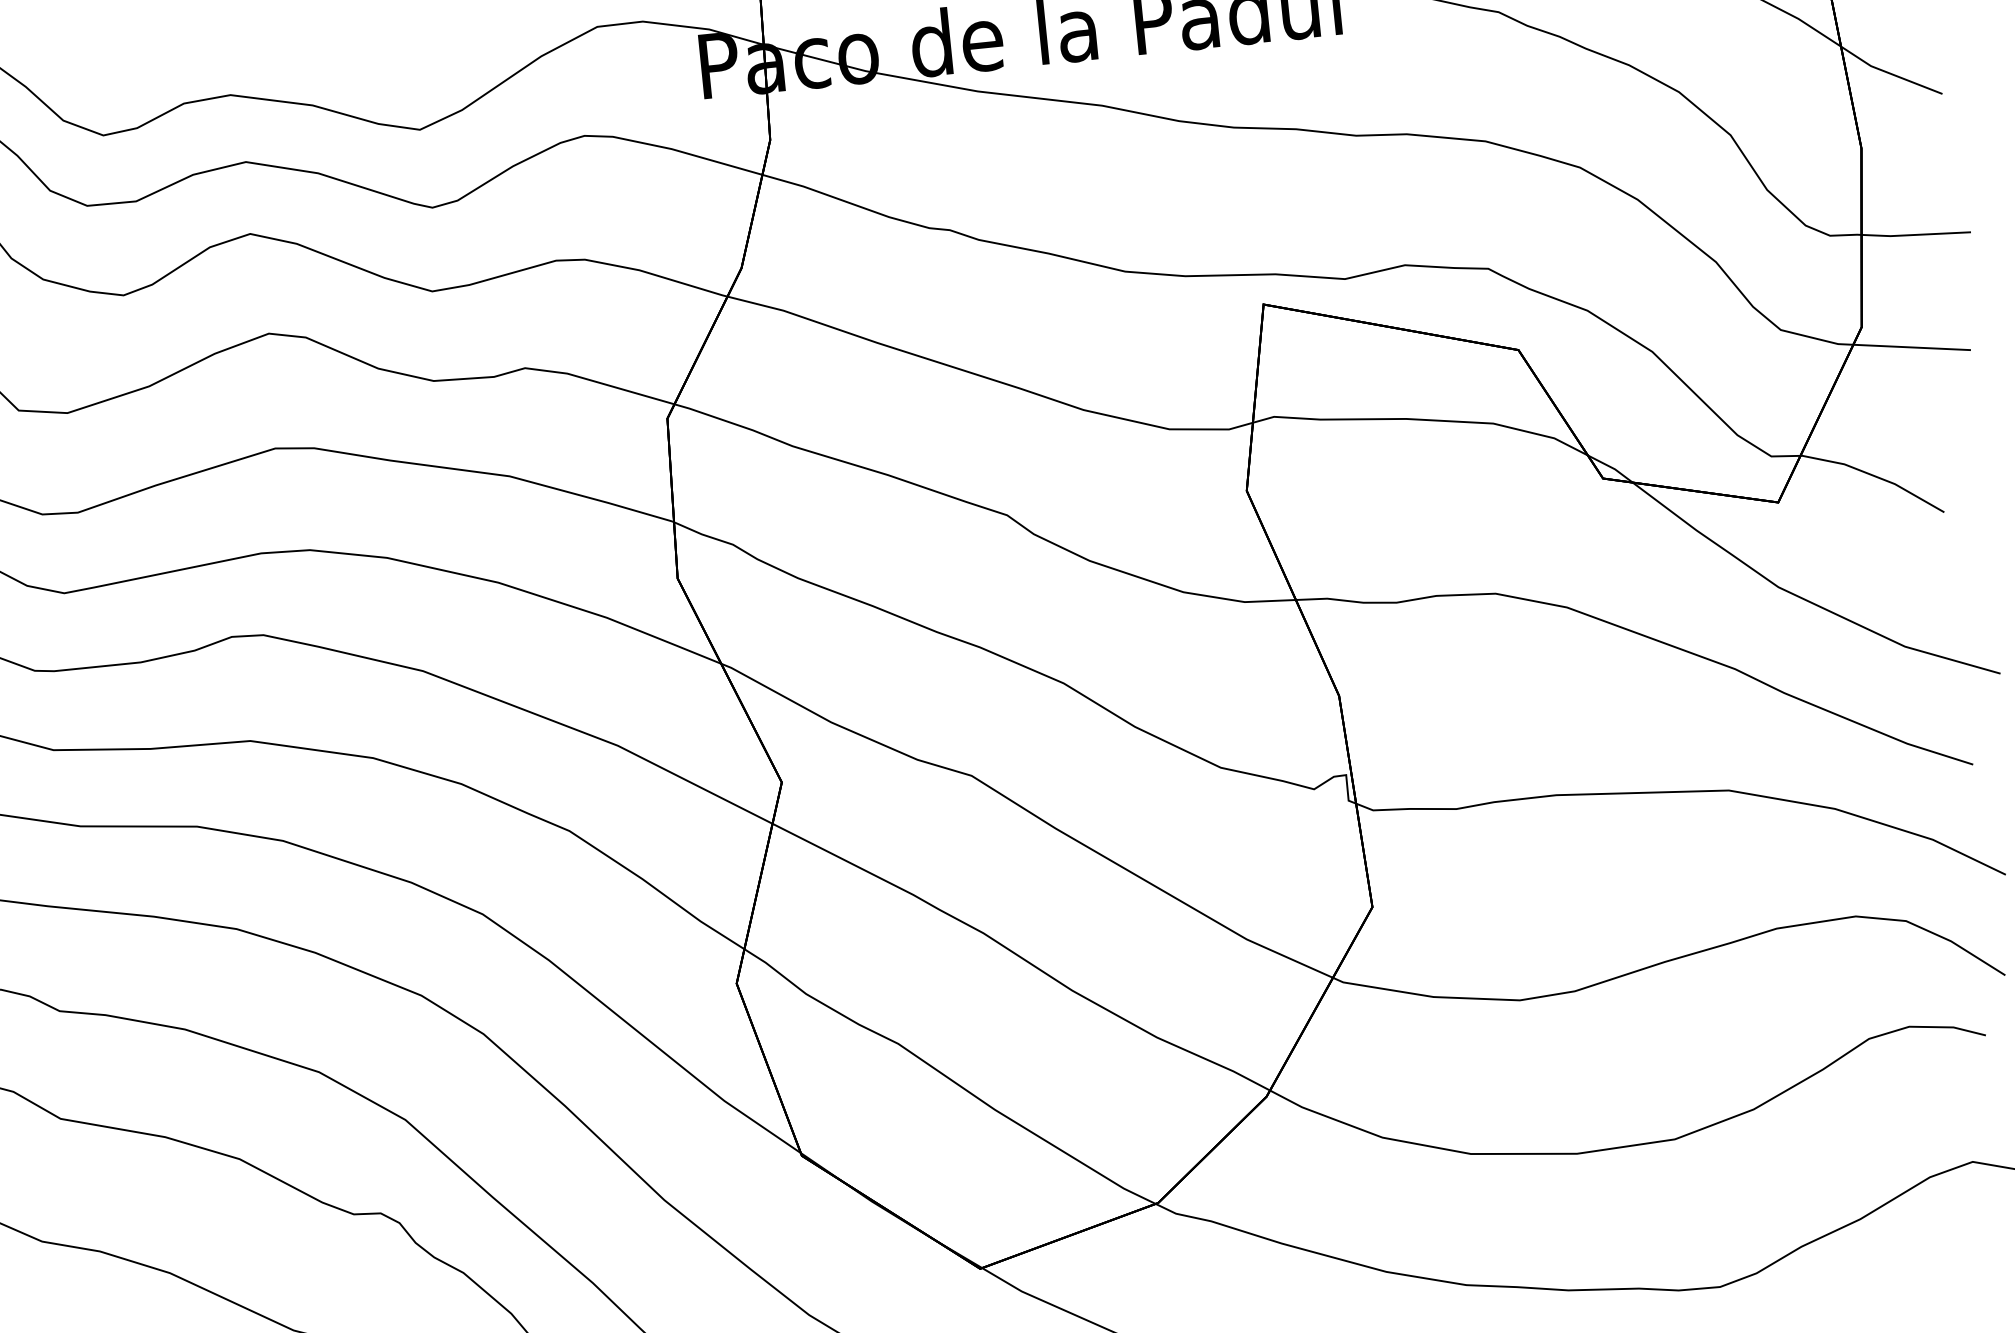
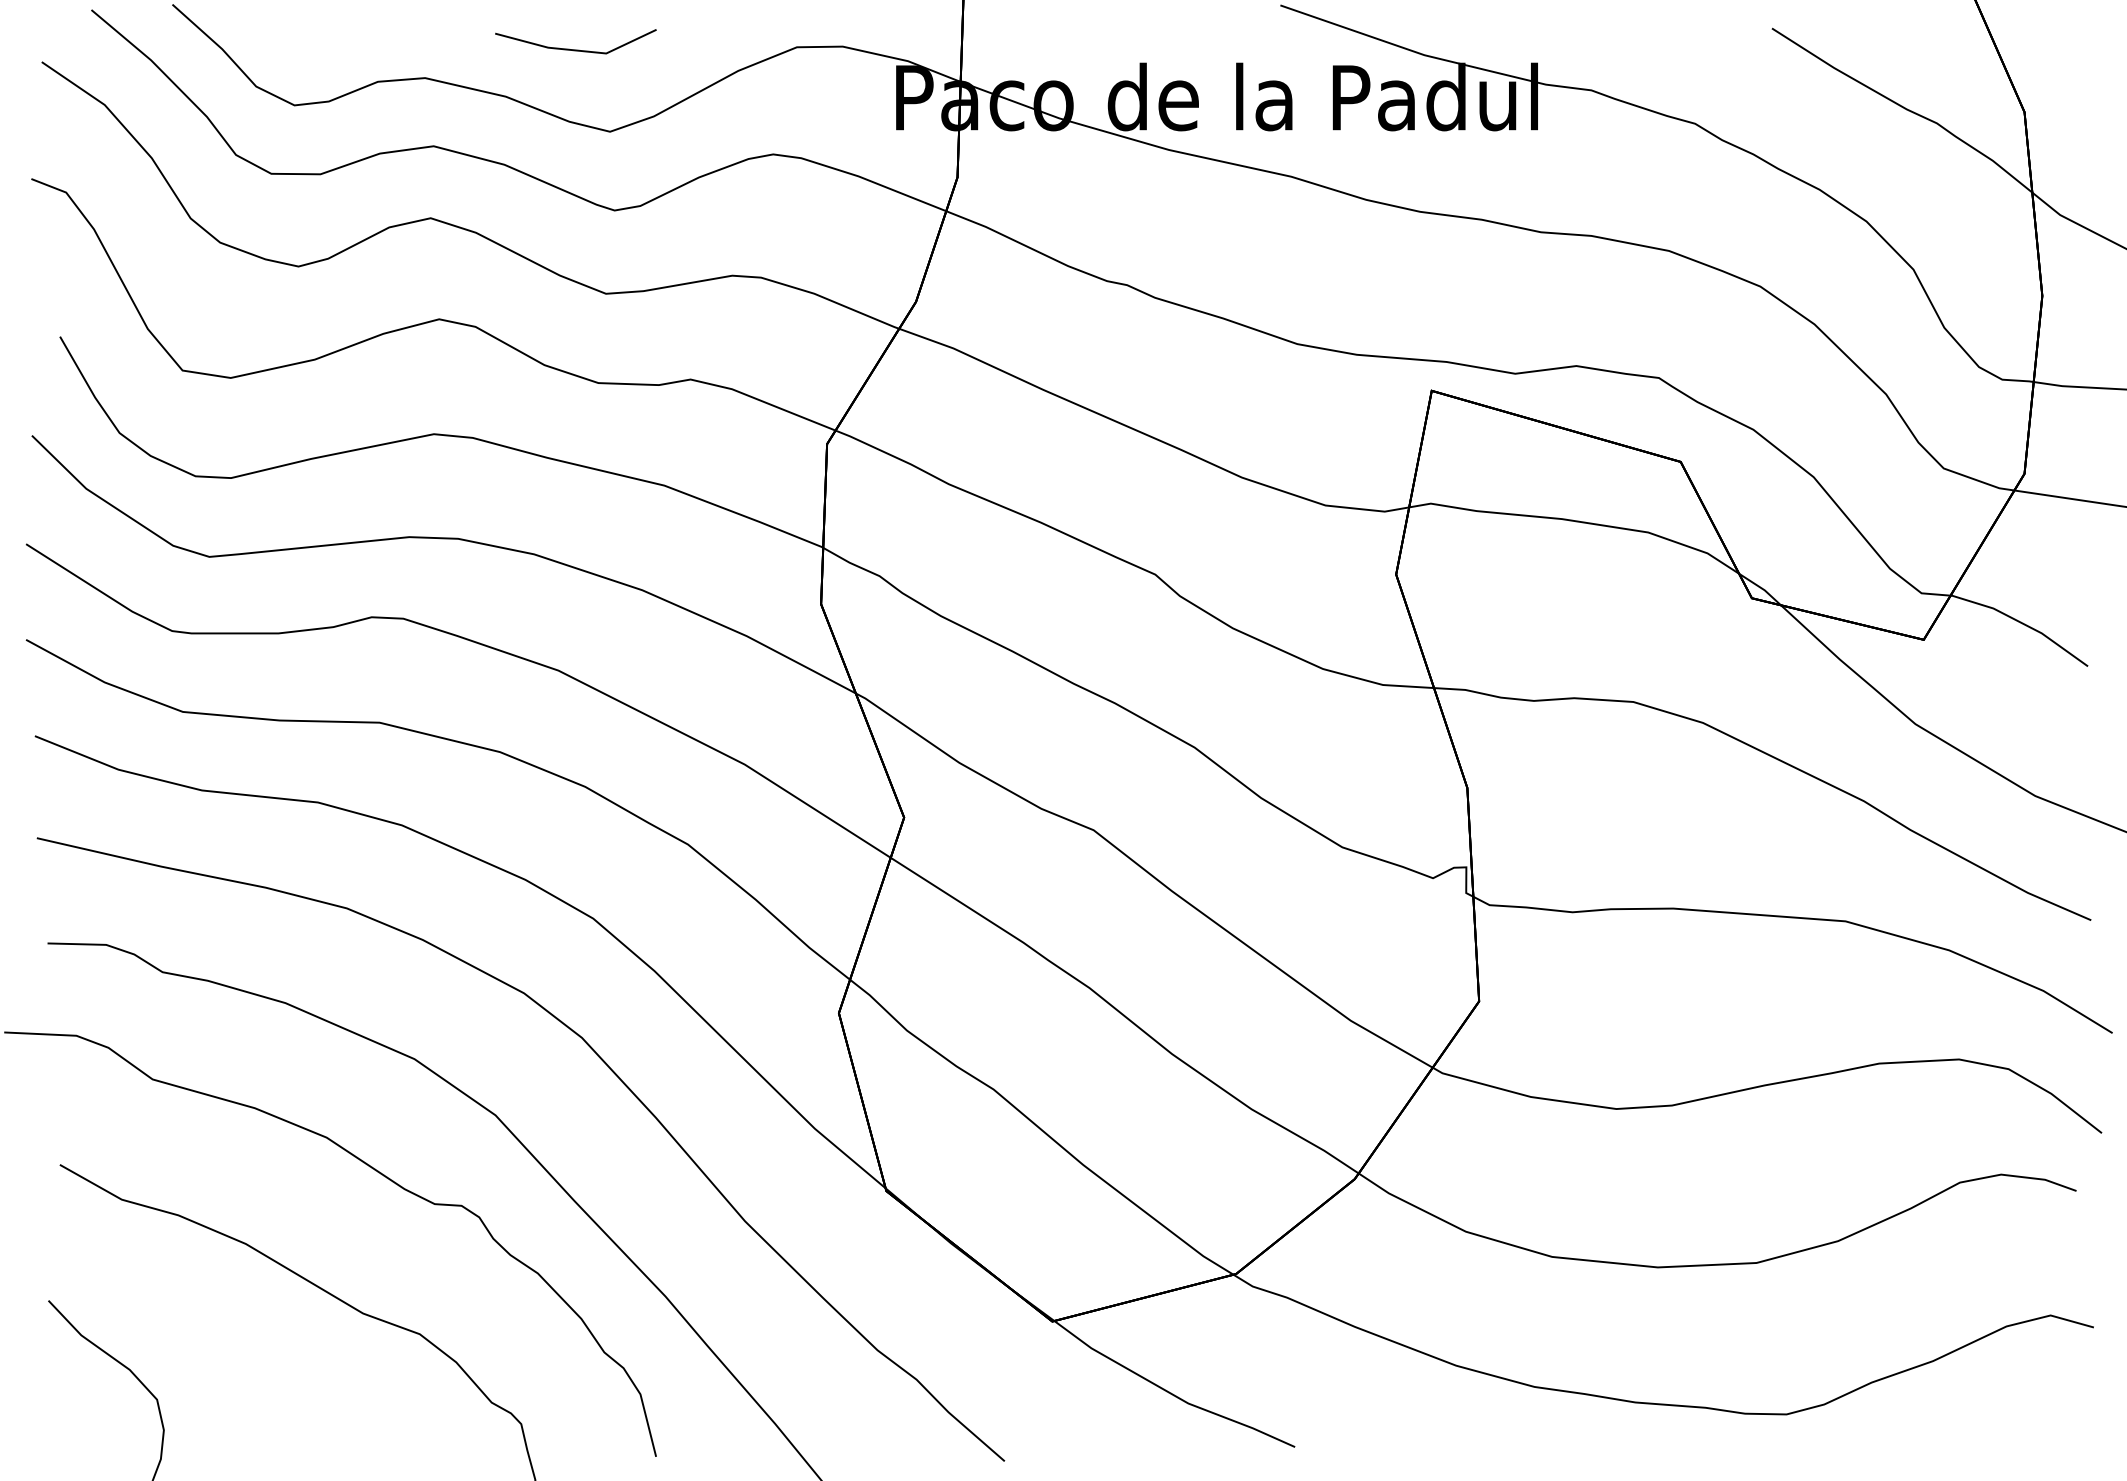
line: (377, 51) -> (575, 49), added

